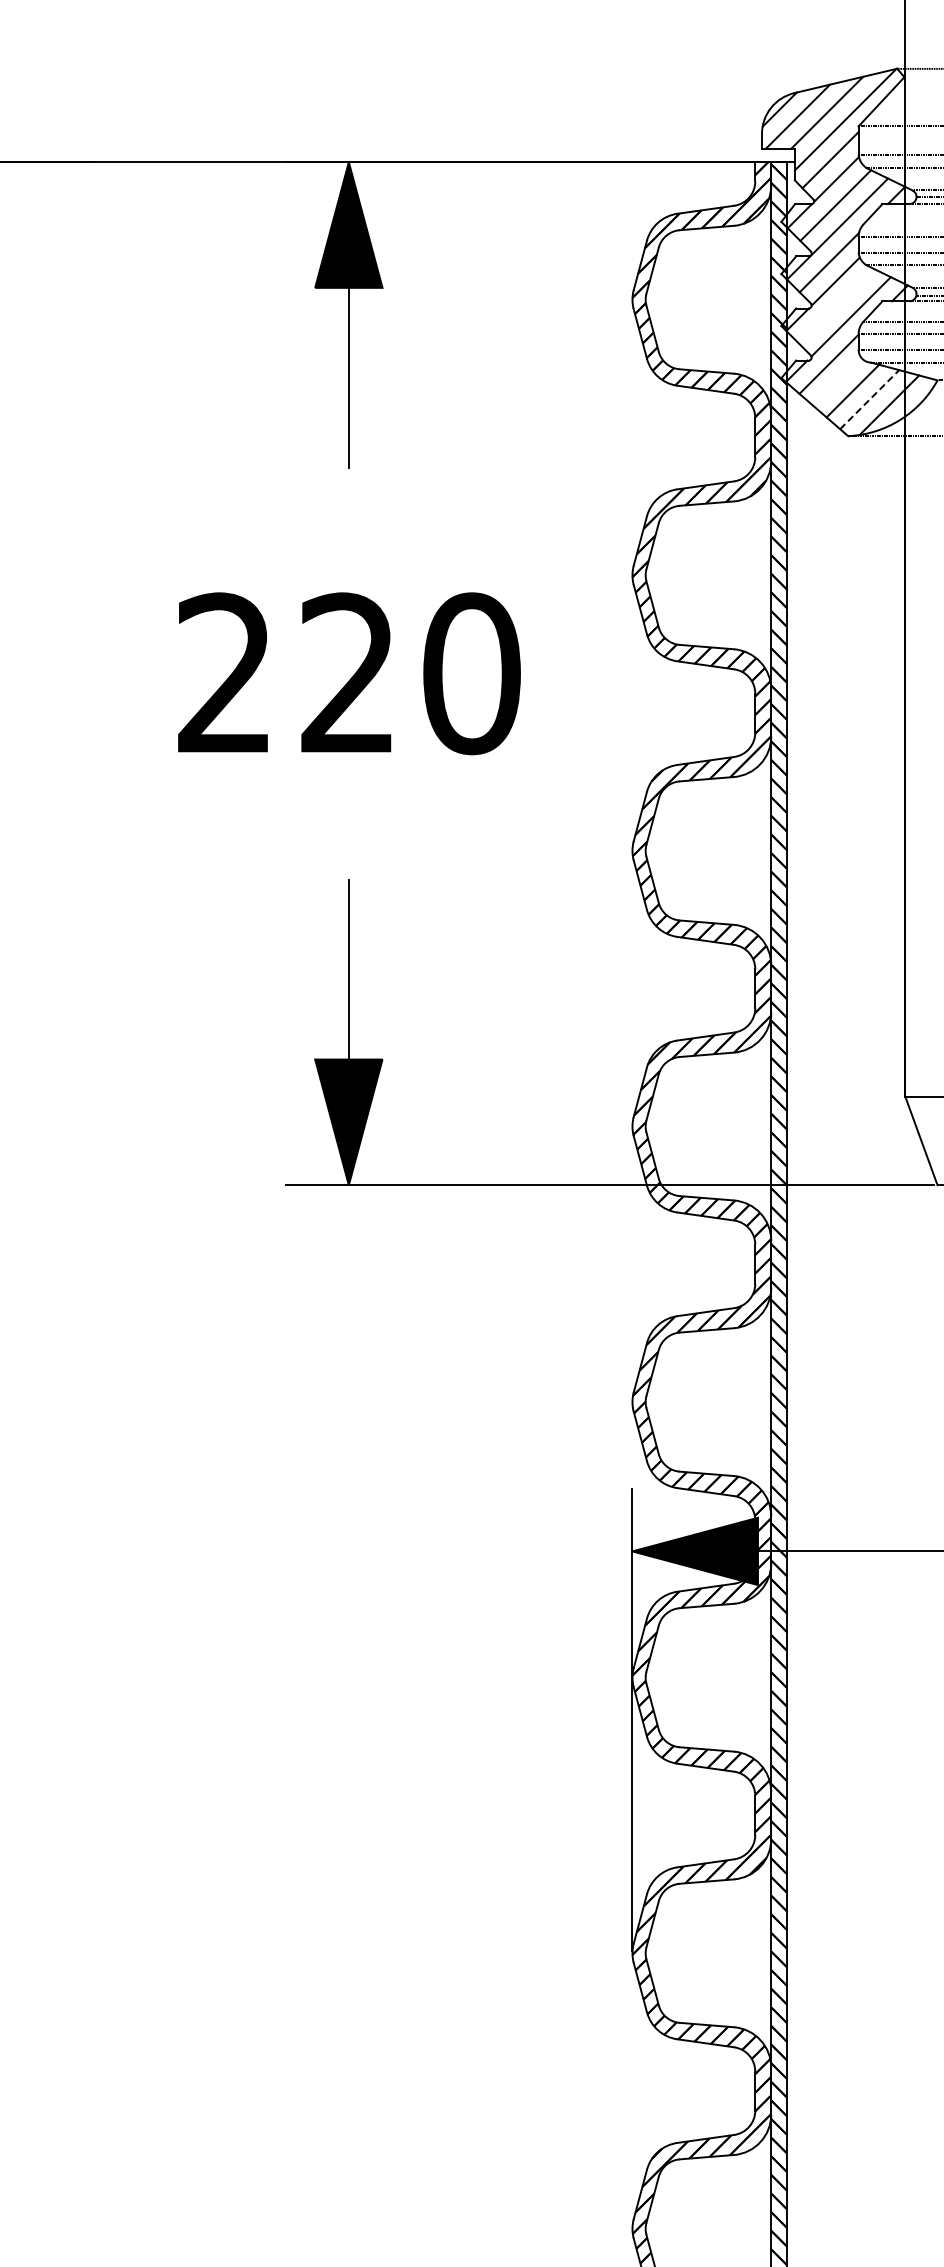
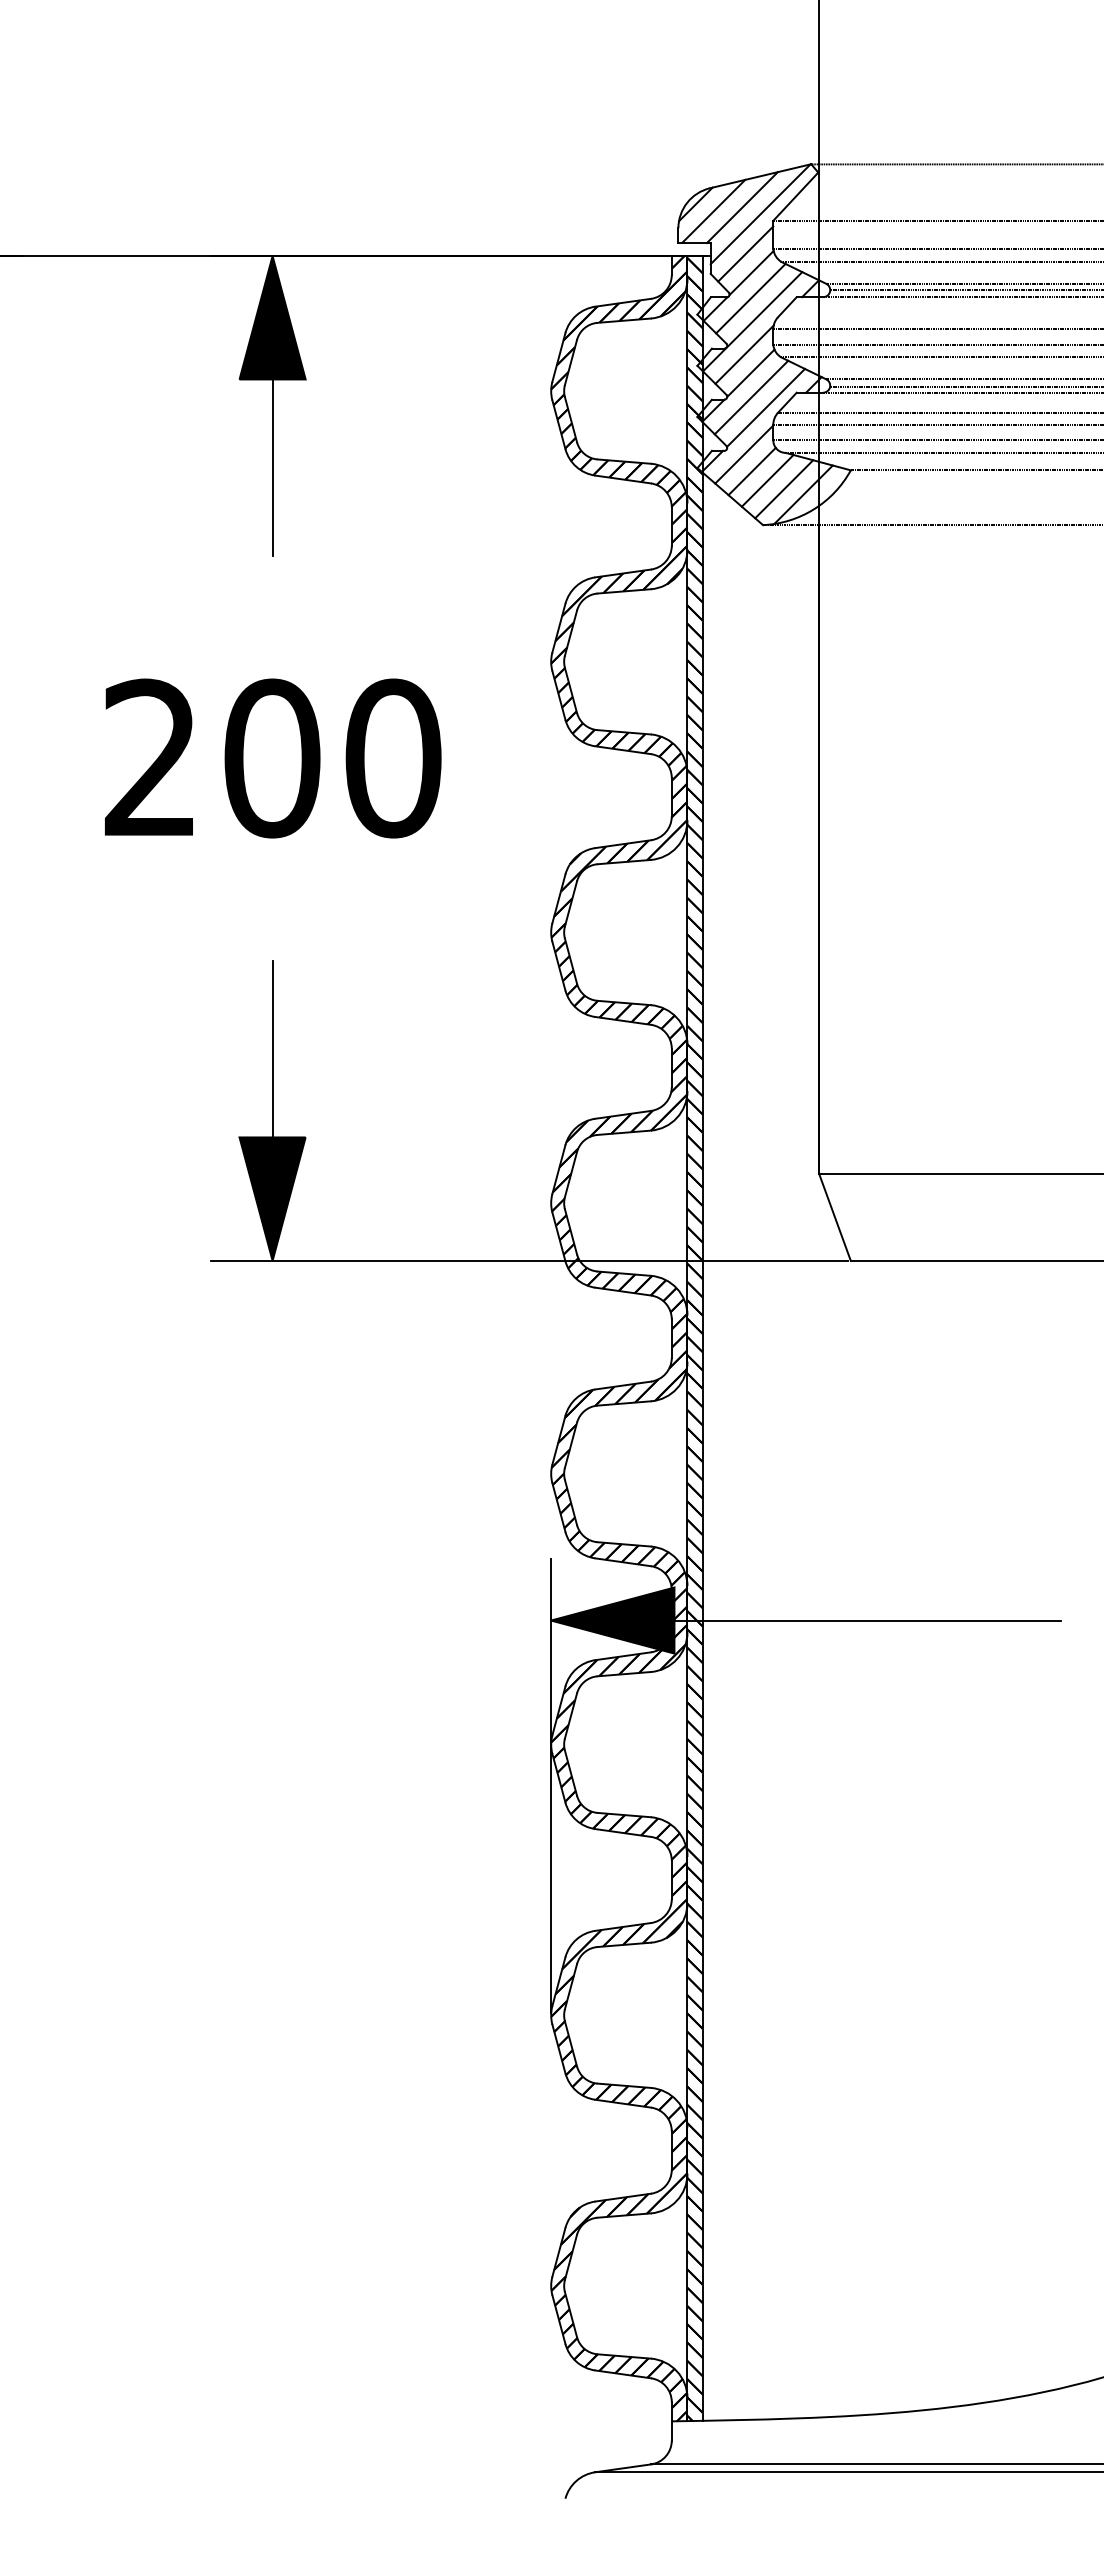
line: (836, 306) -> (751, 397), added
line: (836, 381) -> (751, 471), added
line: (870, 398) -> (784, 488), dashed -> solid
text: (348, 673) -> (272, 758), 220 -> 200

